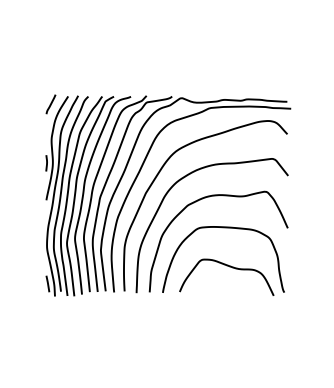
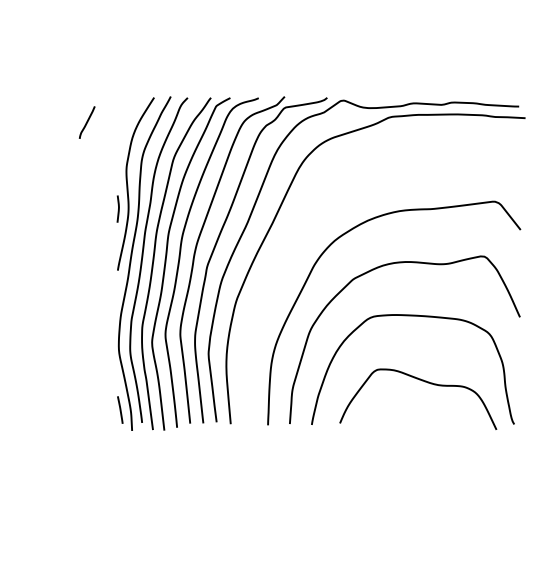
line: (50, 104) -> (86, 122), moved
curve: (158, 175) -> (304, 229), removed

